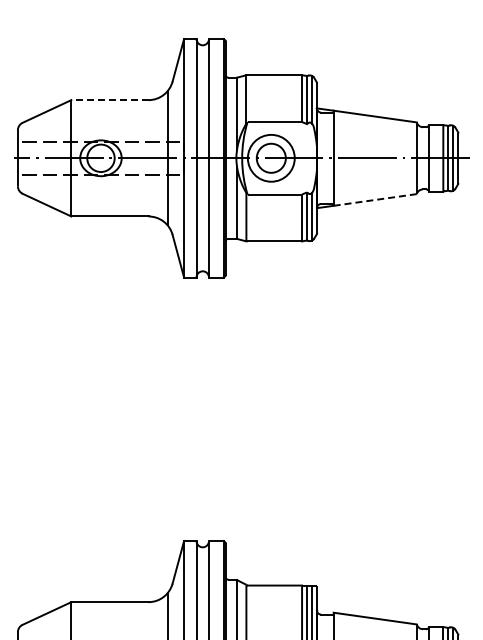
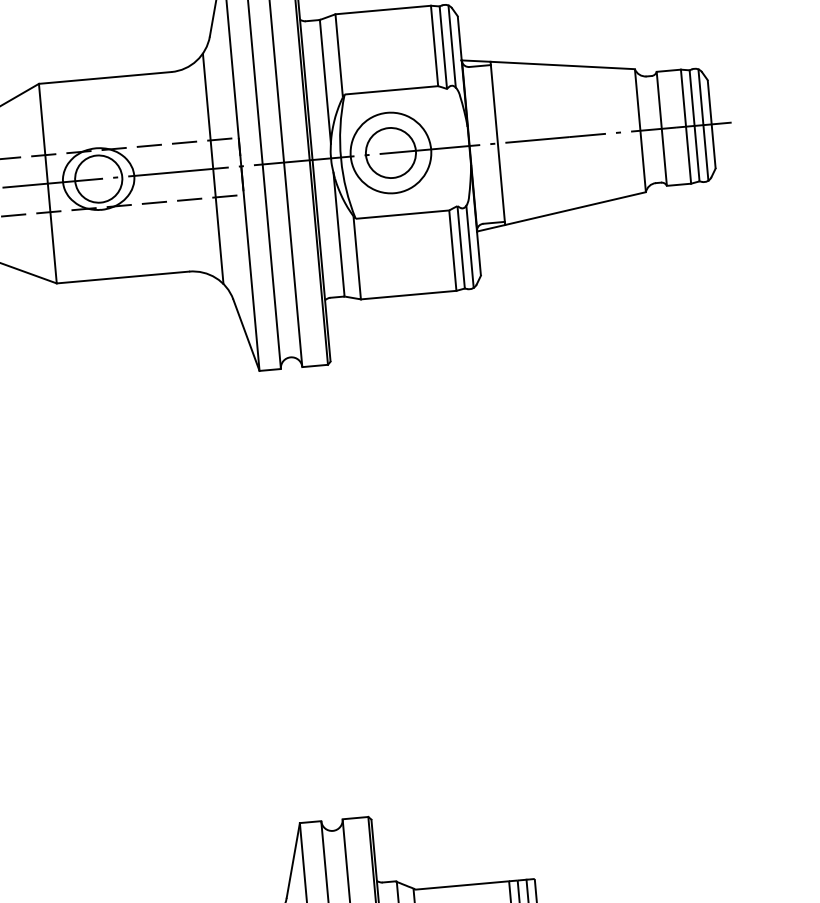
line: (109, 100) -> (104, 78), dashed -> solid
line: (375, 199) -> (575, 207), dashed -> solid

